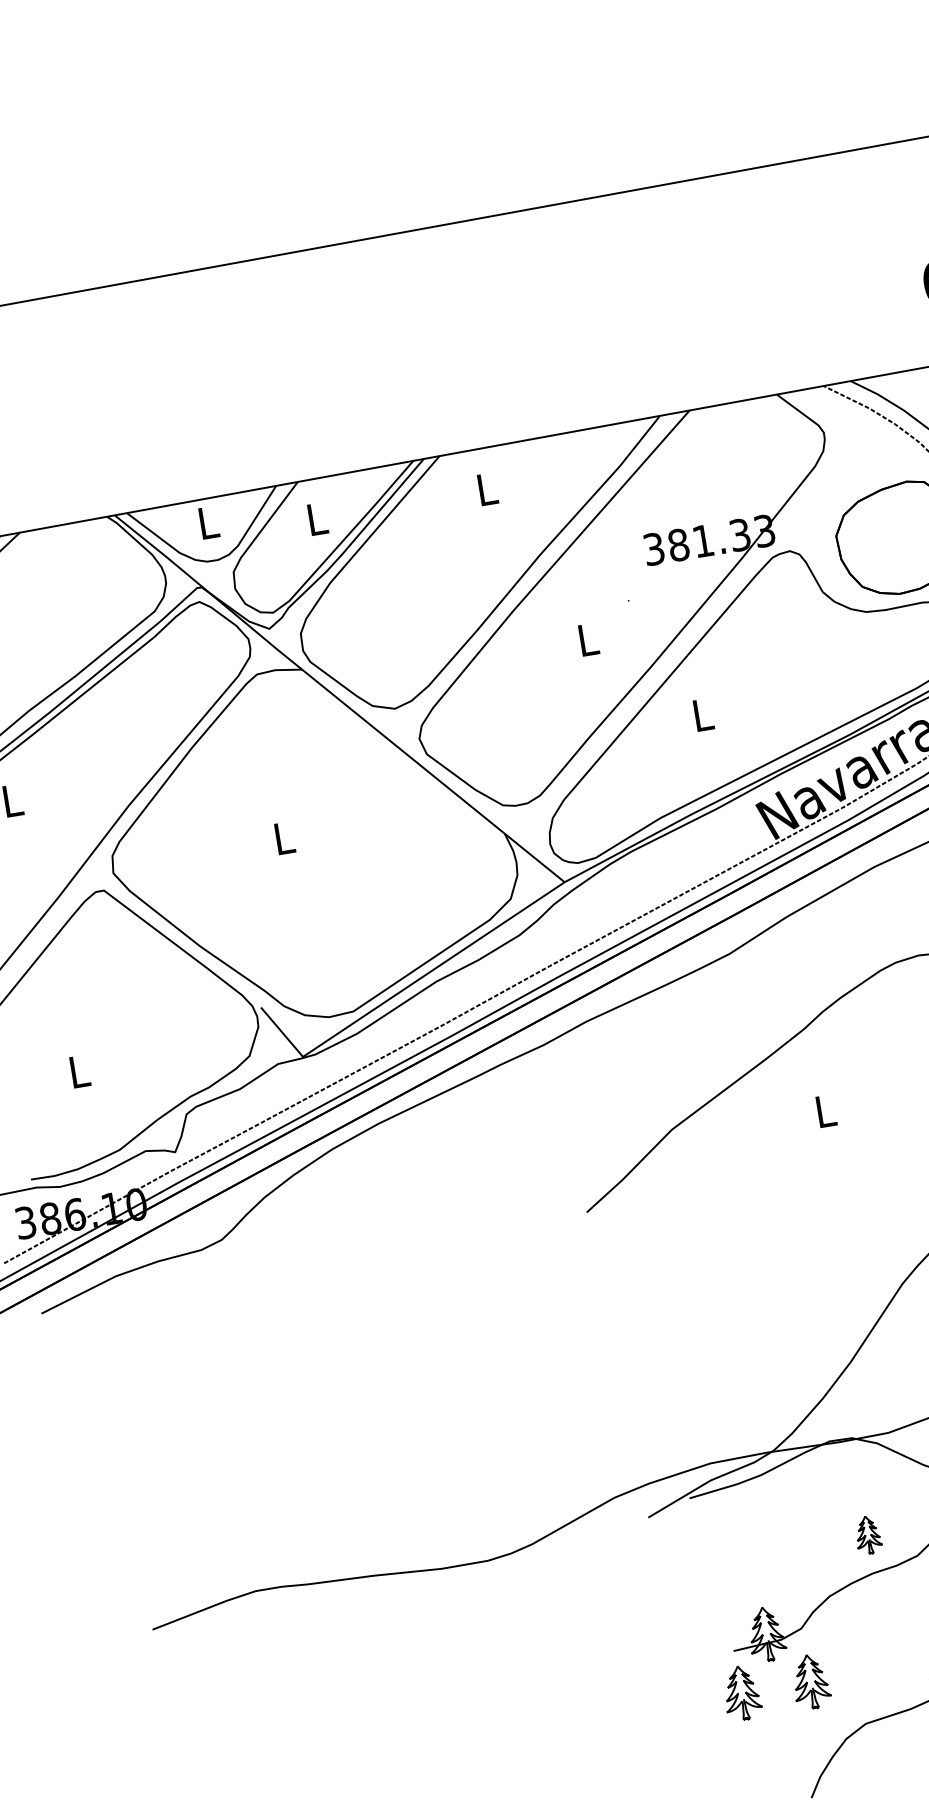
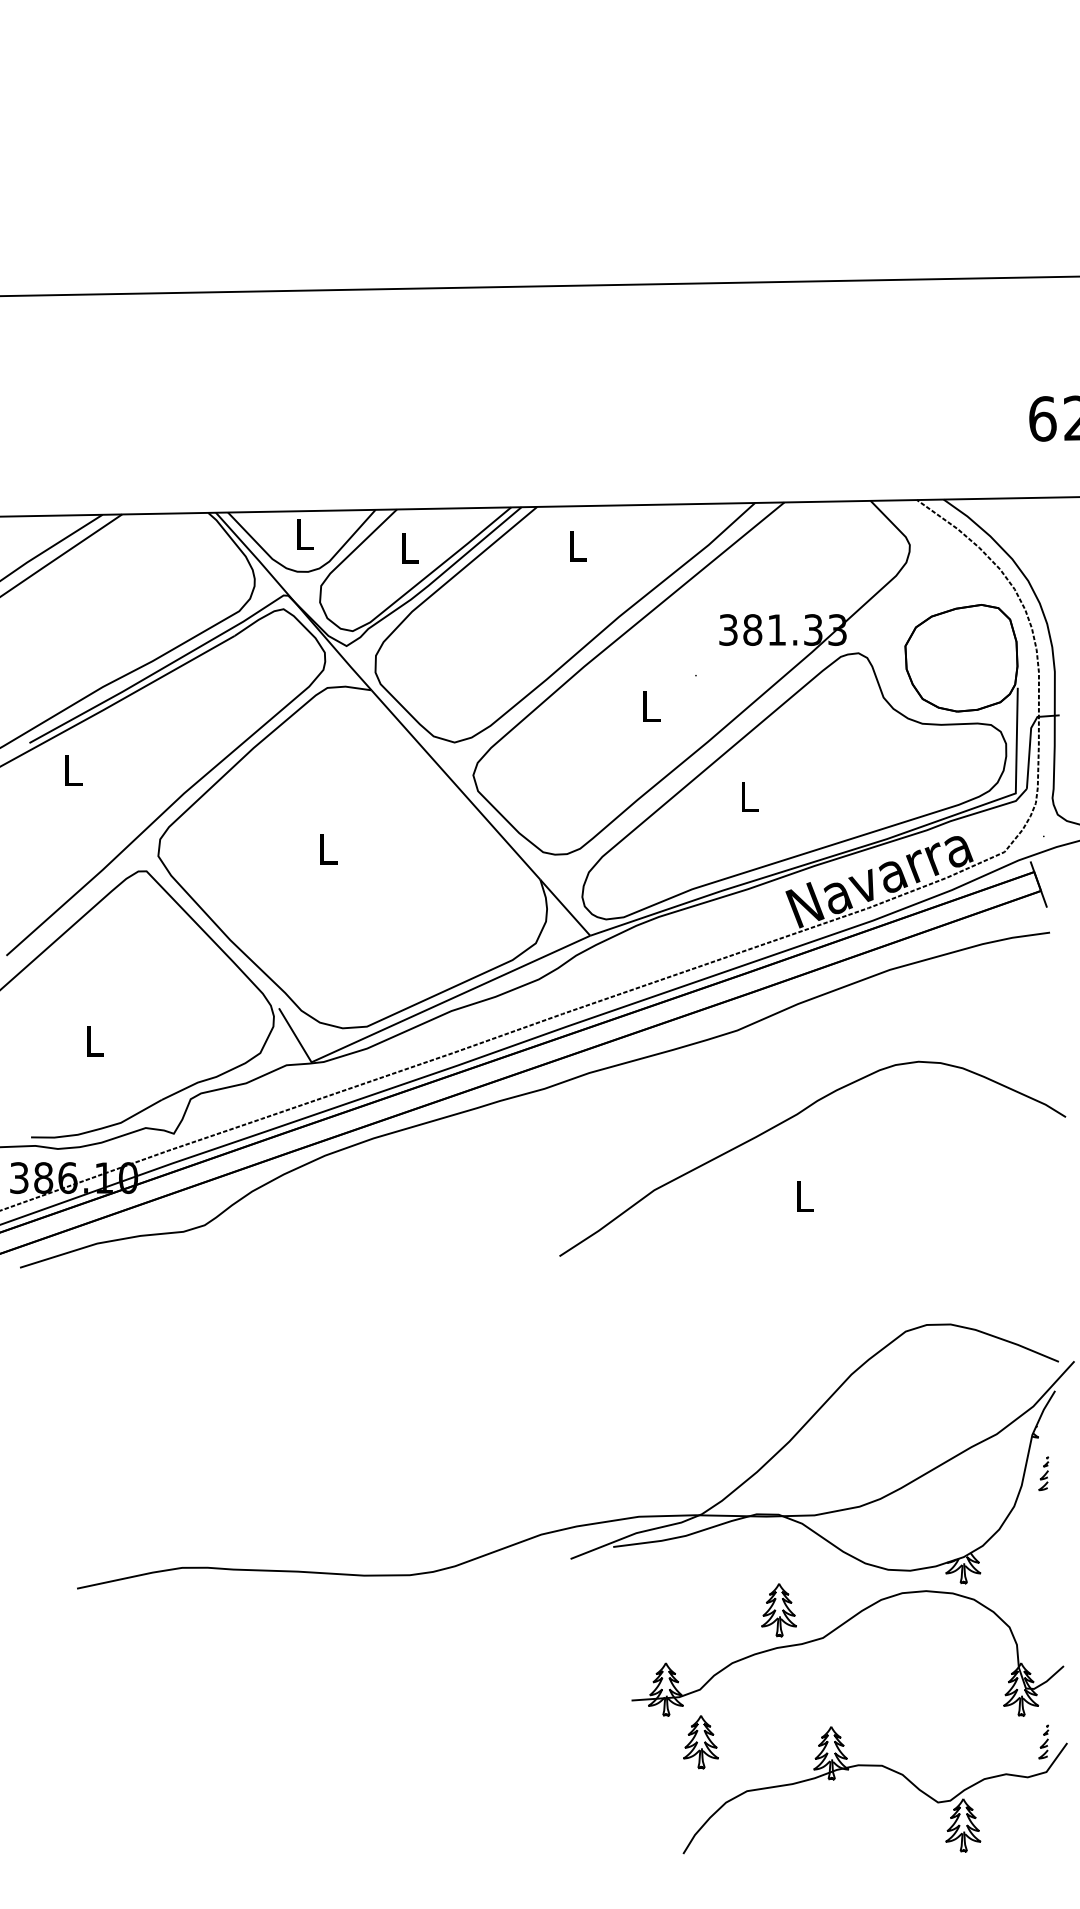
part: (867, 1535) -> (778, 1610), size x1.43
part: (741, 1693) -> (632, 1742), removed

